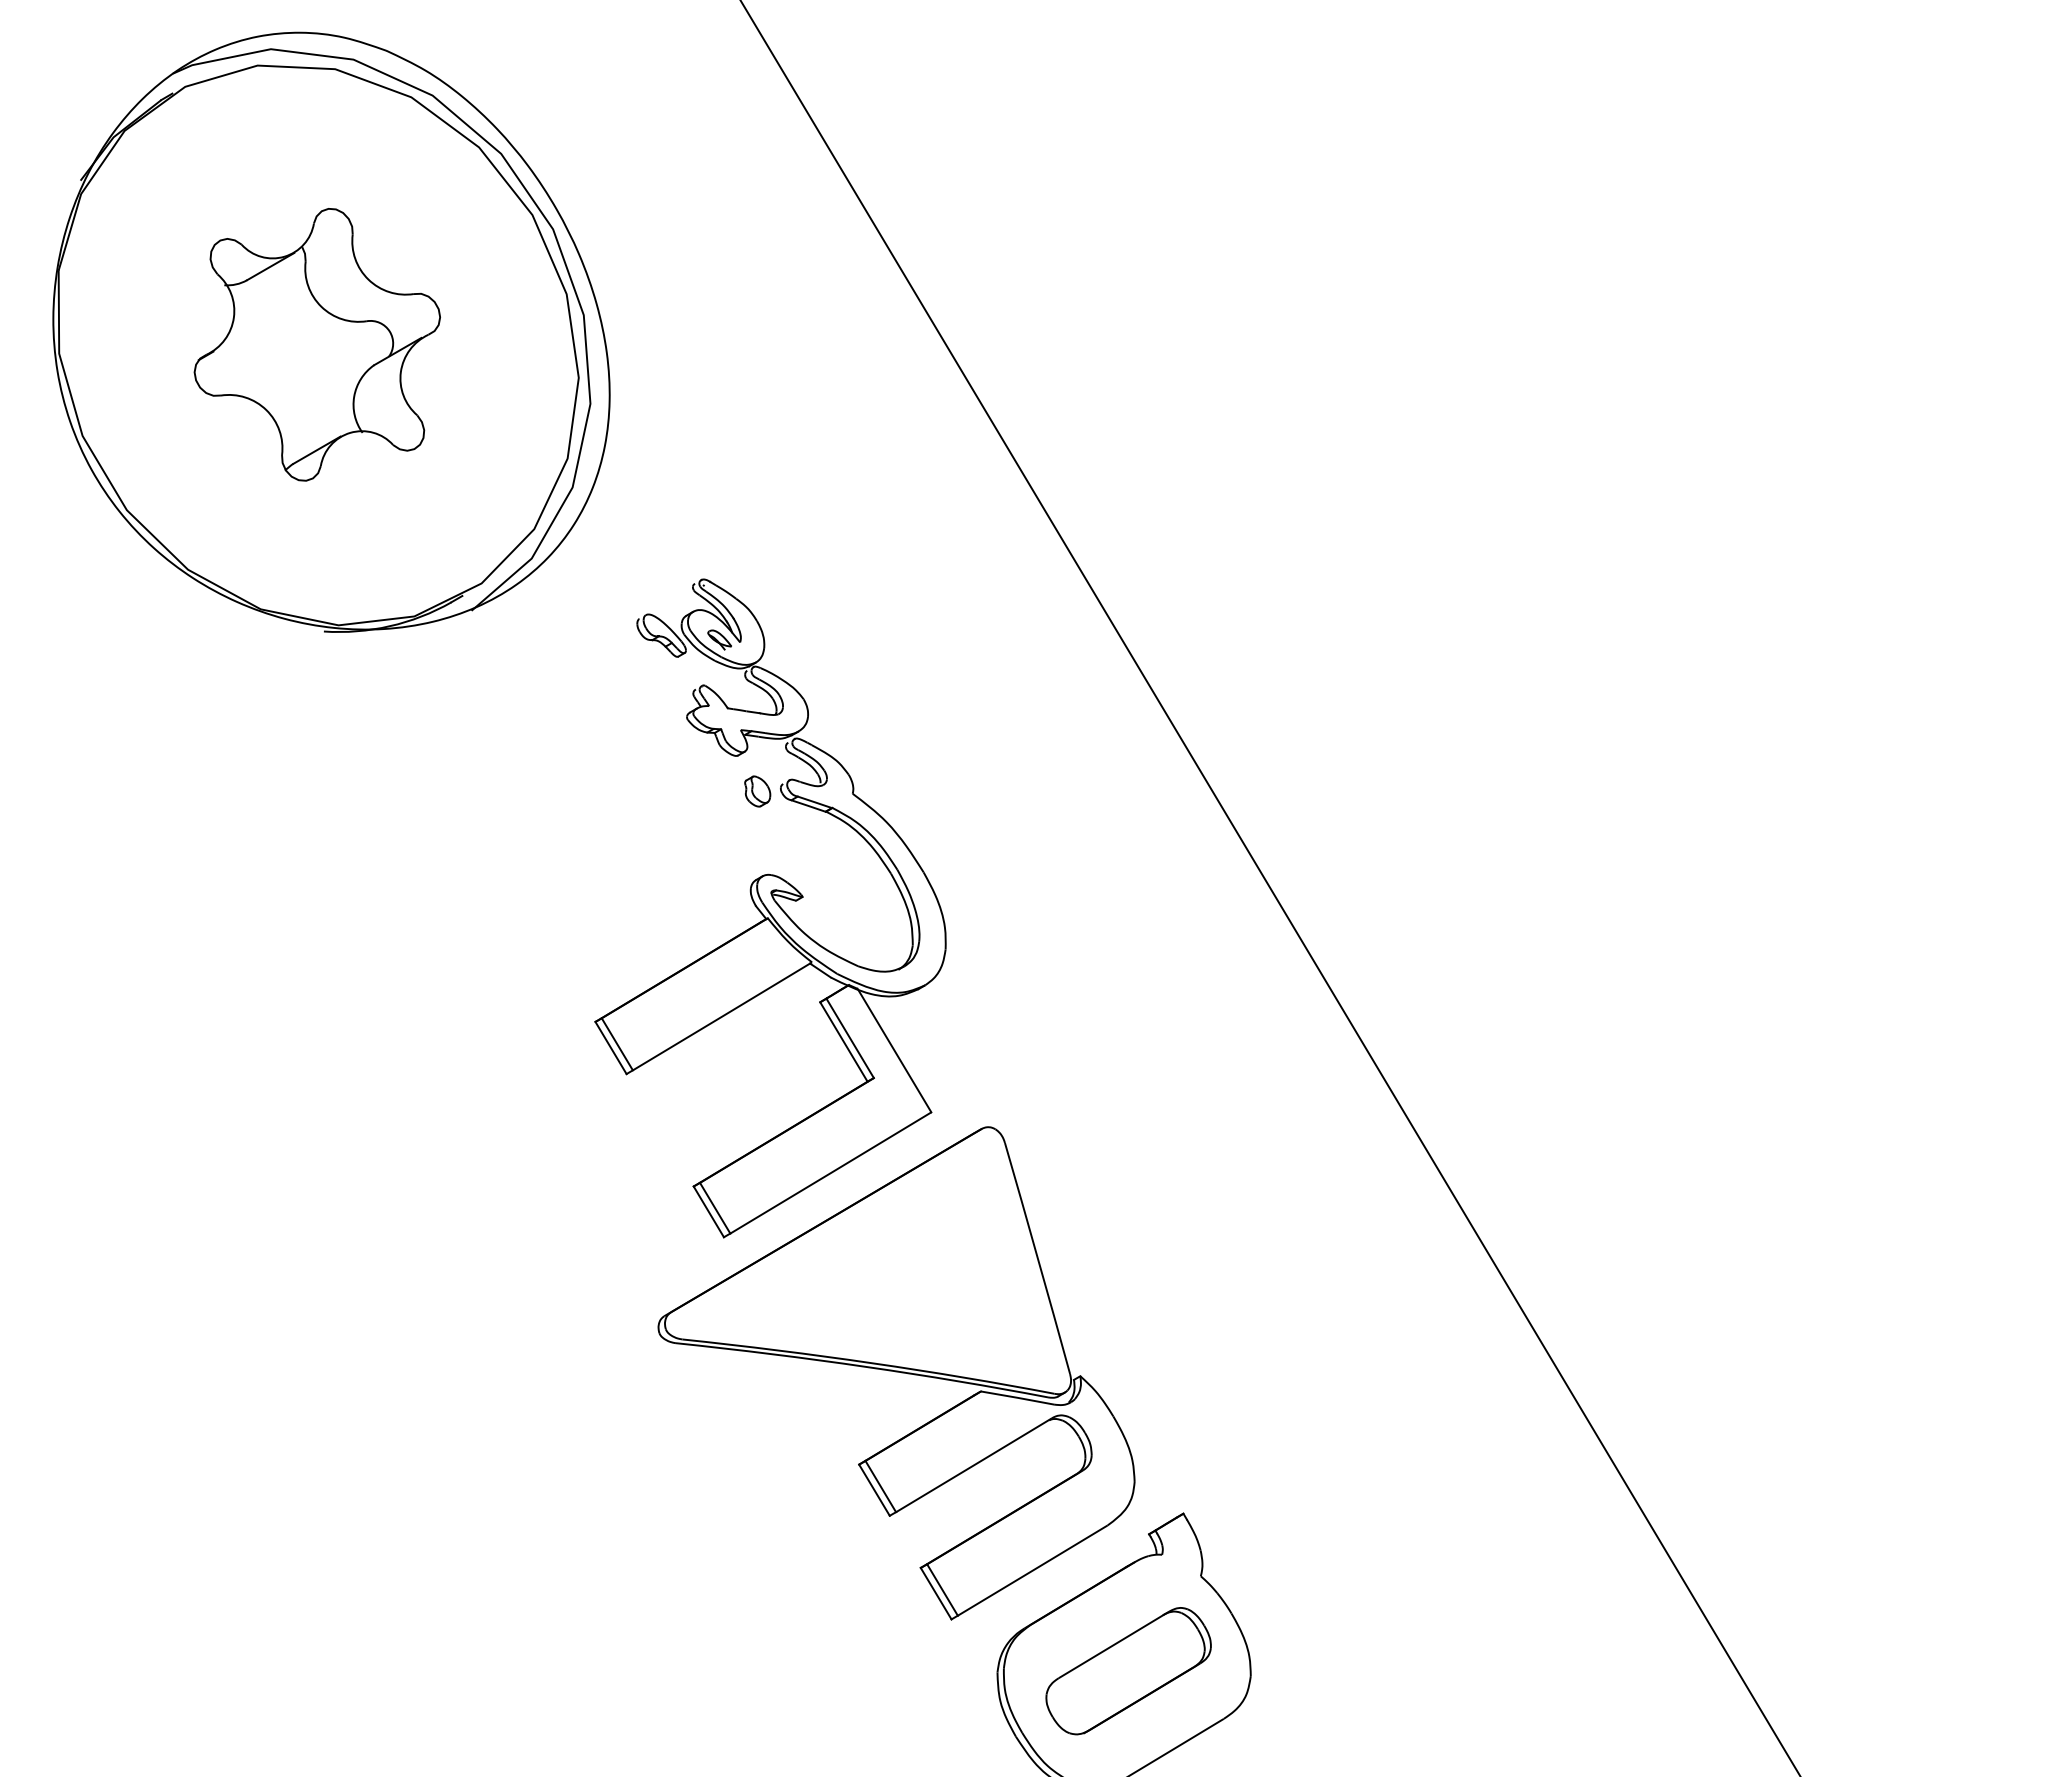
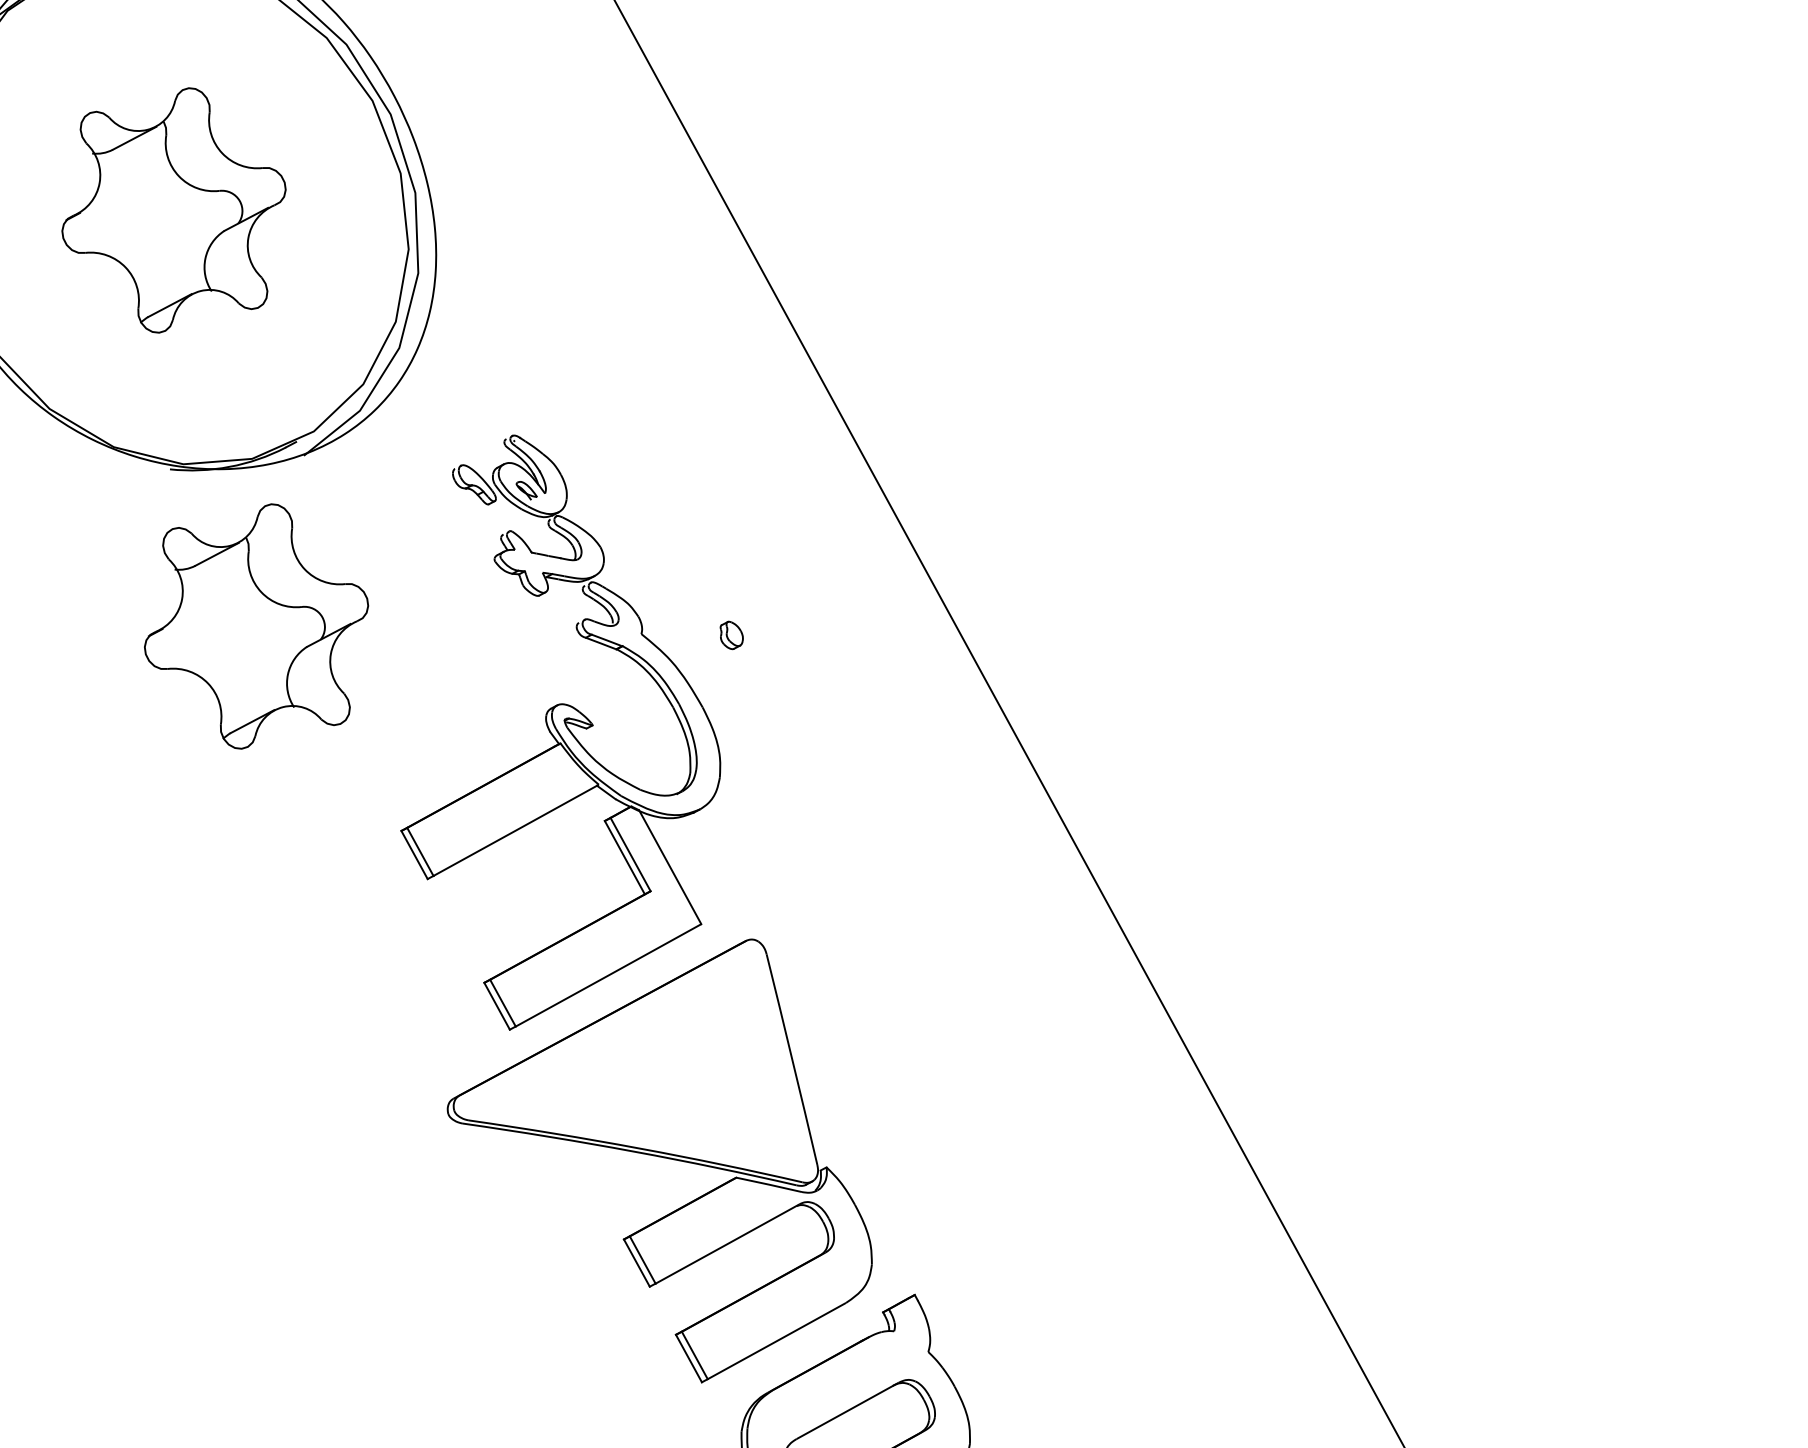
part: (757, 791) -> (731, 635), moved
part: (425, 801) -> (255, 626), added

